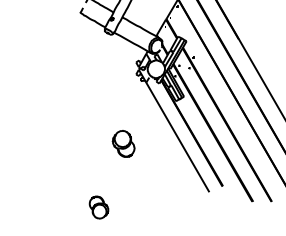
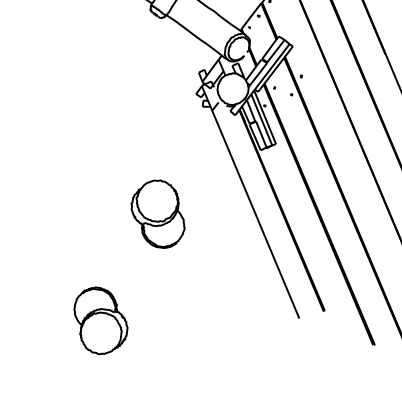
part: (123, 143) -> (158, 213), size x1.43
part: (98, 207) -> (99, 320), size x1.67

